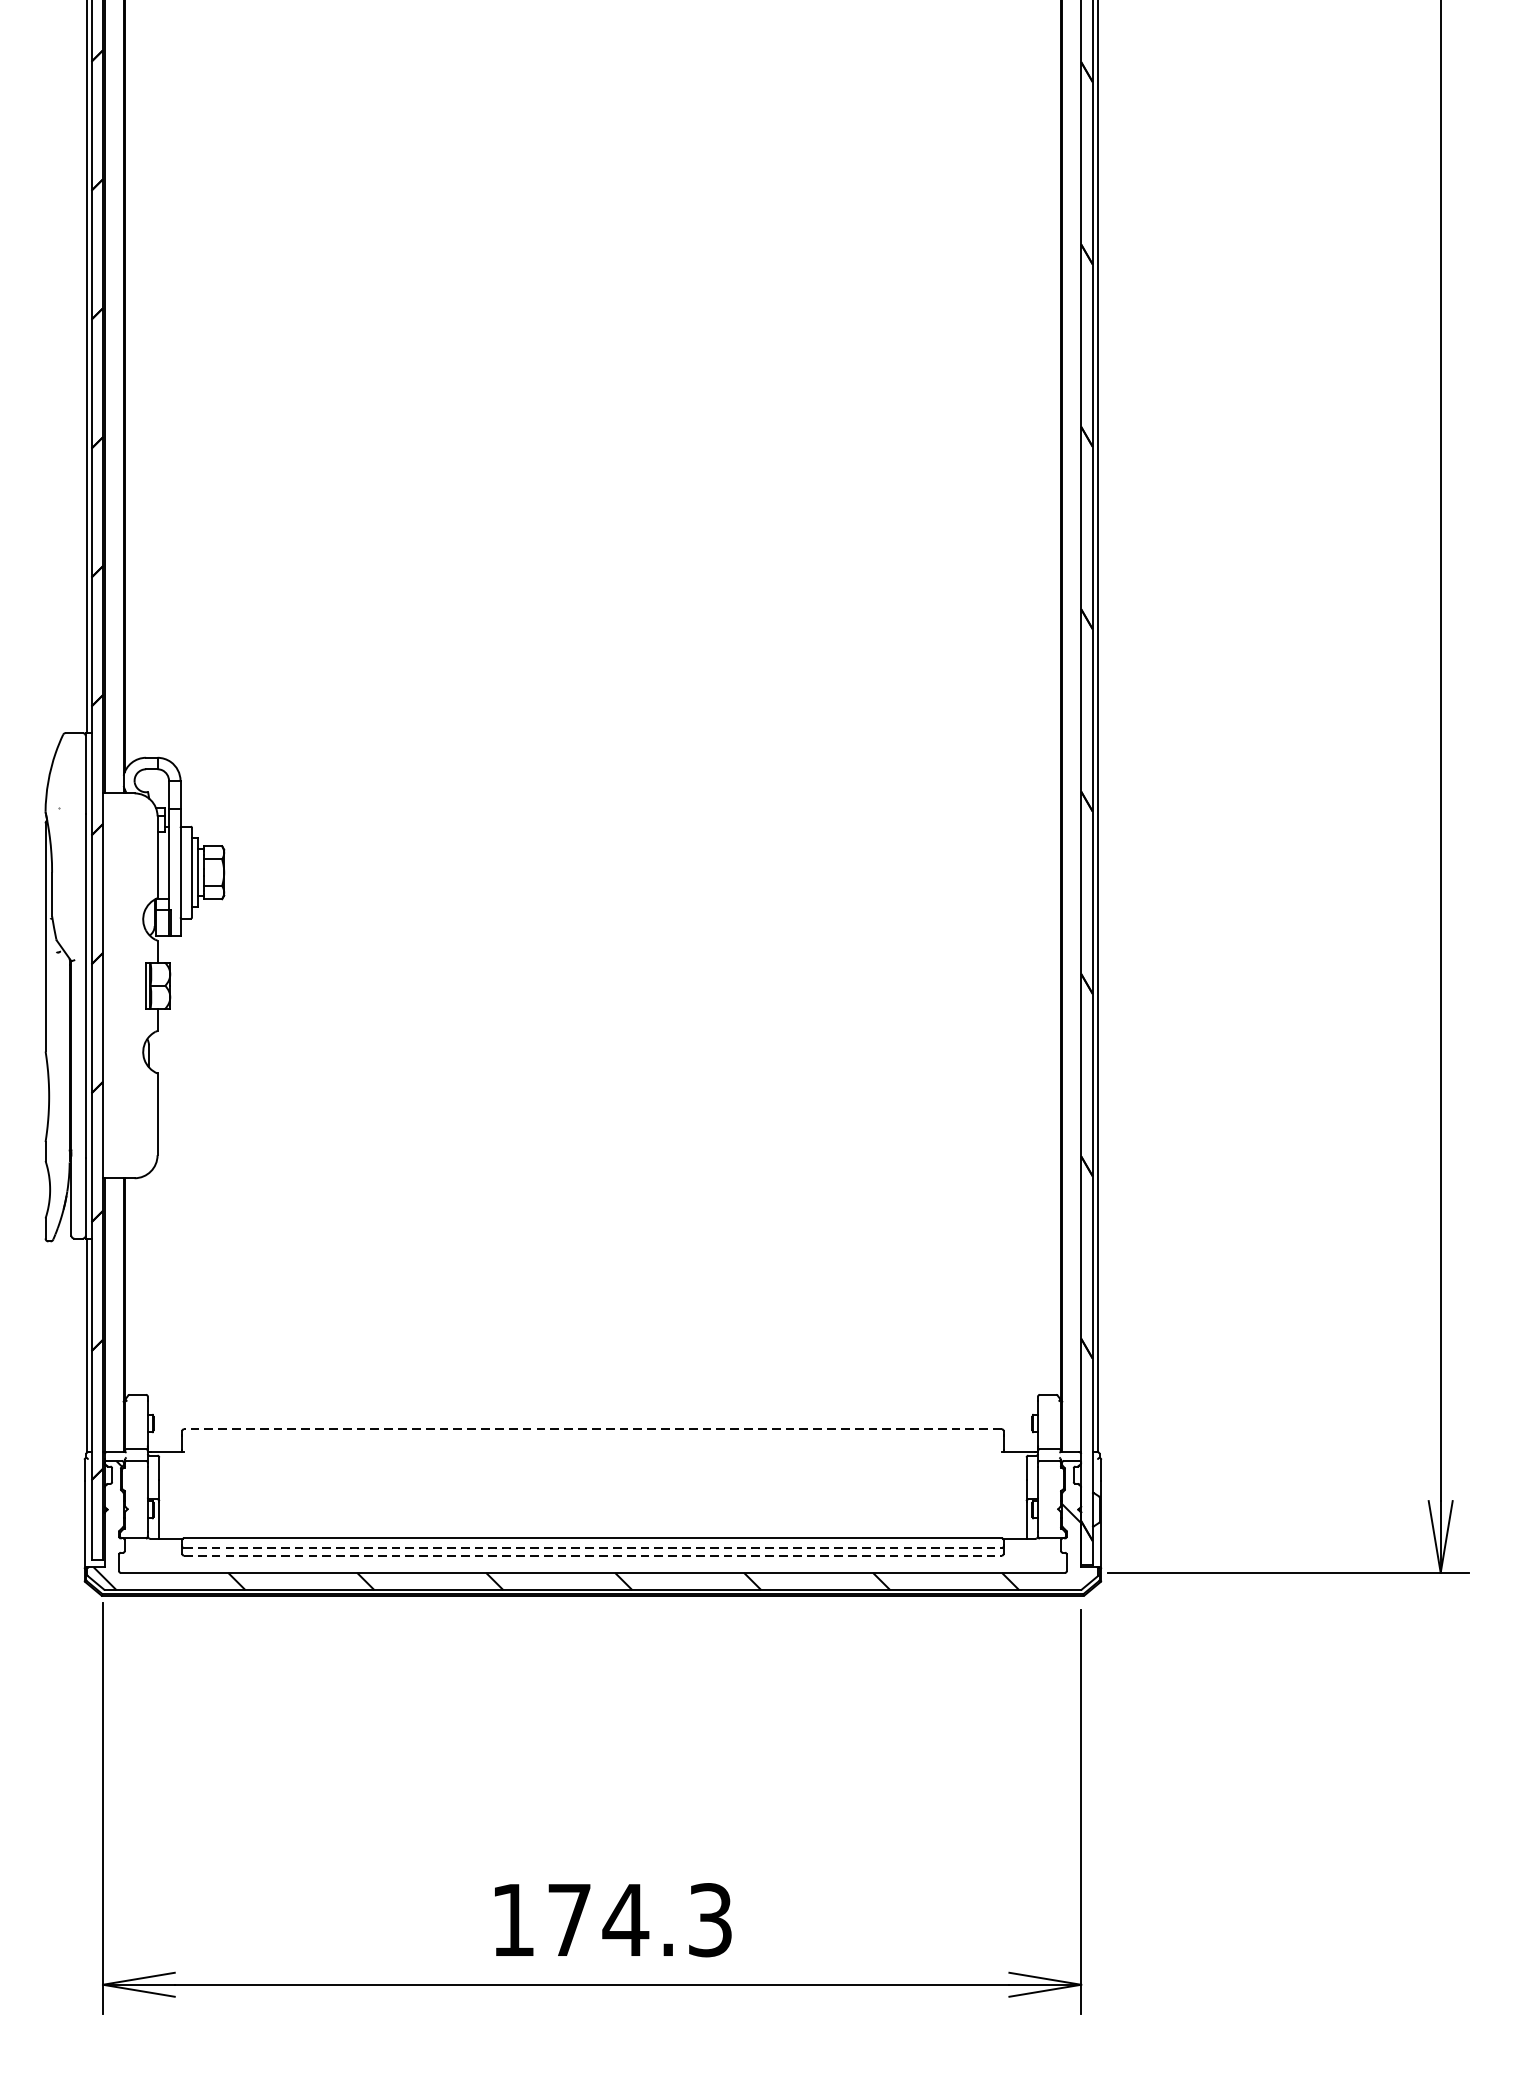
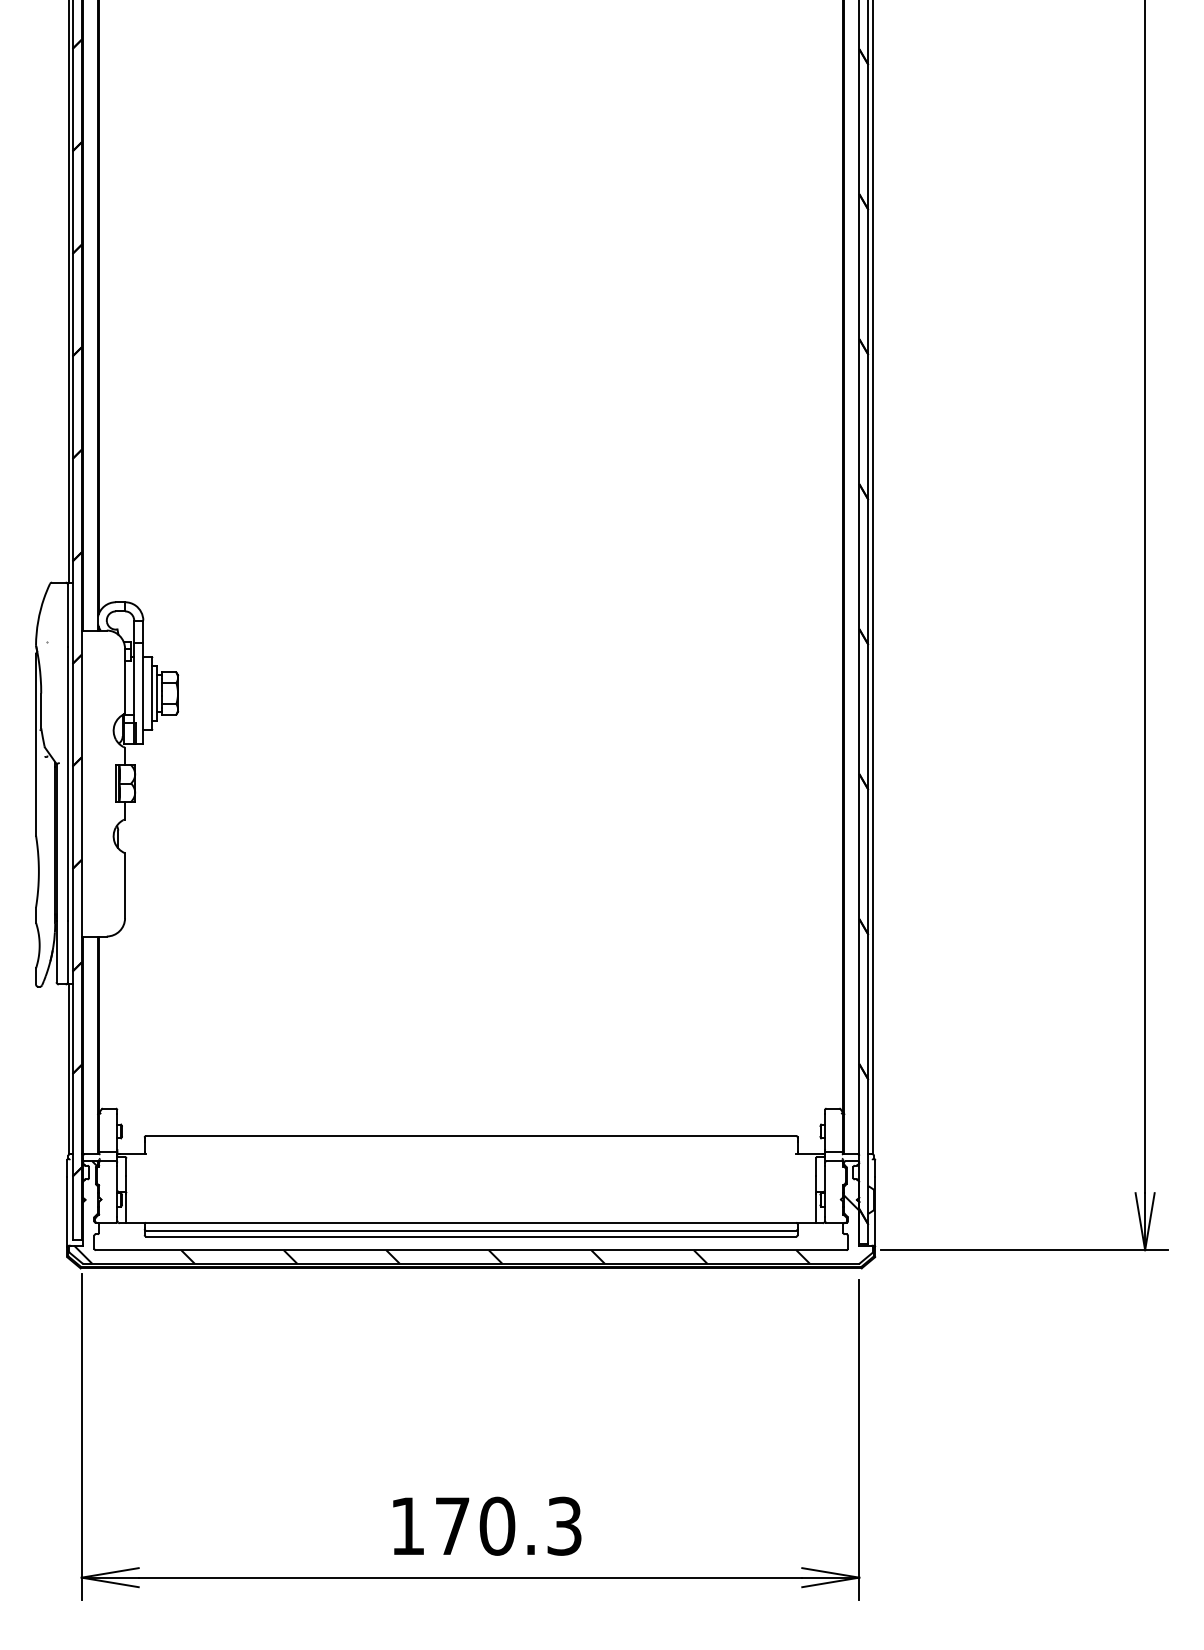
line: (592, 1429) -> (470, 1136), dashed -> solid
line: (593, 1548) -> (471, 1230), dashed -> solid
line: (593, 1555) -> (471, 1236), dashed -> solid
text: (624, 1919) -> (496, 1525), 174.3 -> 170.3

